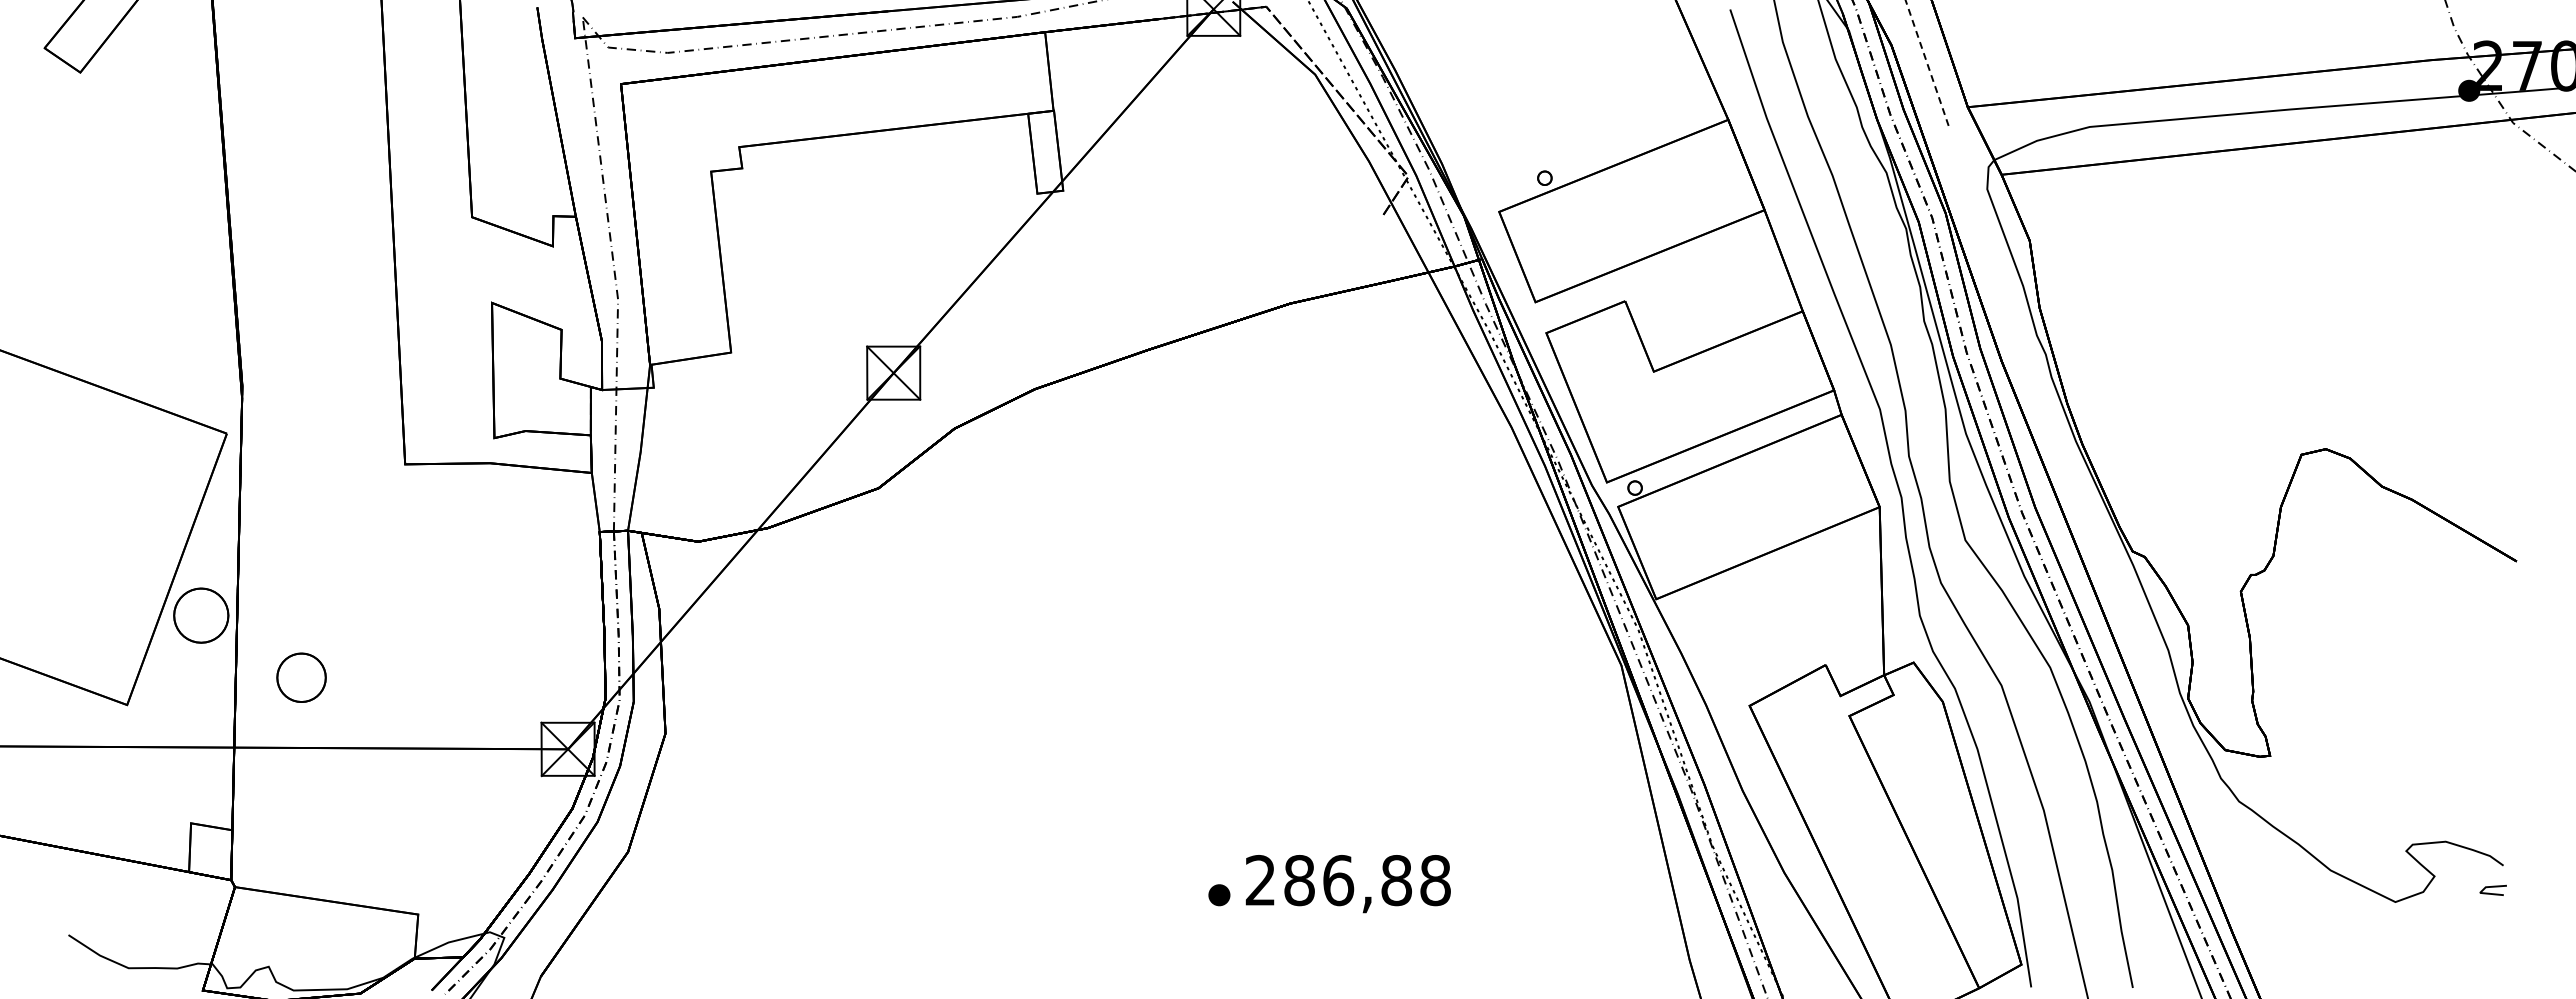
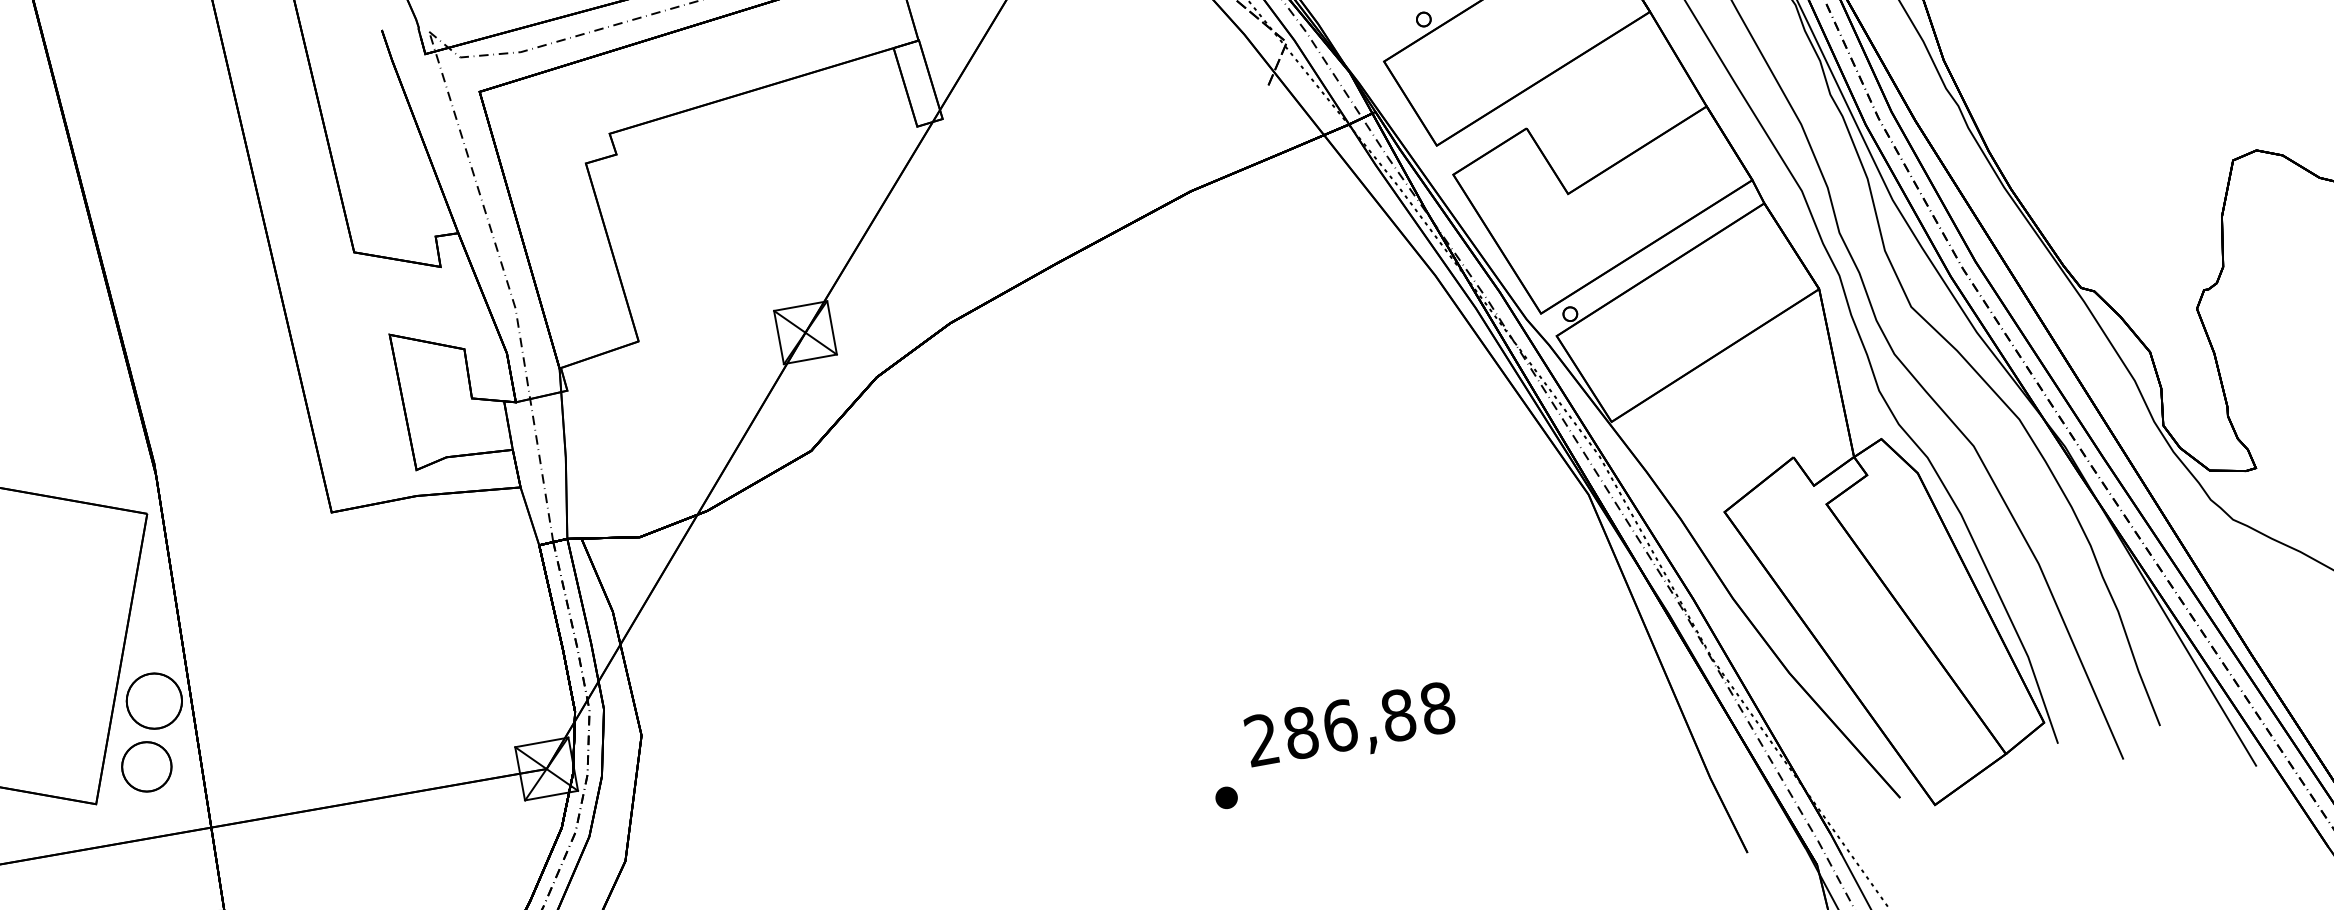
part: (301, 677) -> (146, 766), moved
text: (1347, 884) -> (1349, 728), moved

